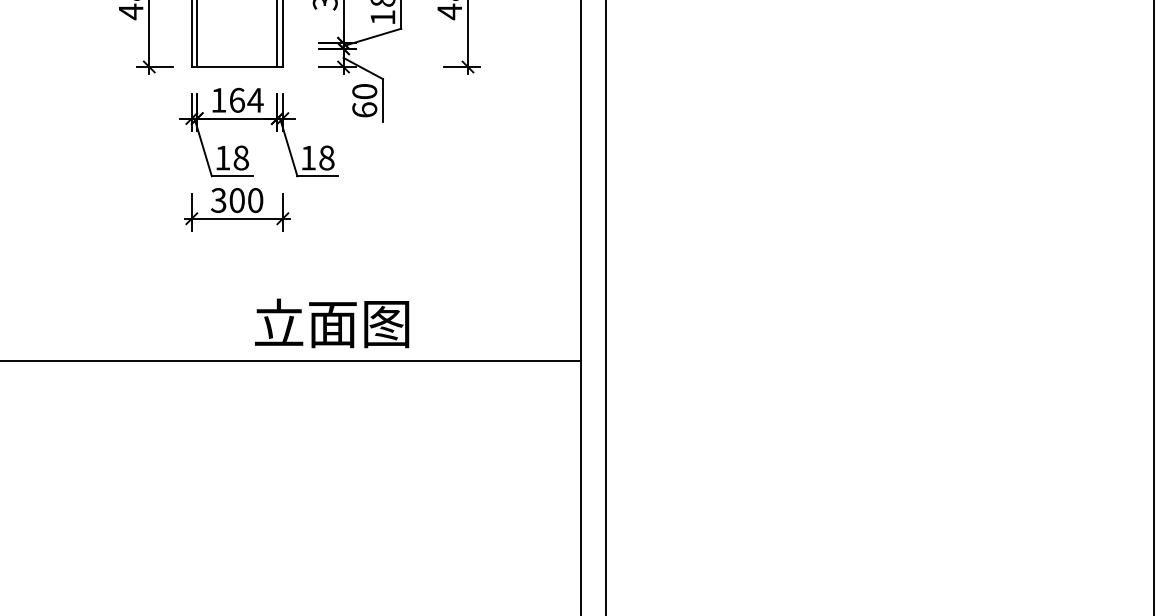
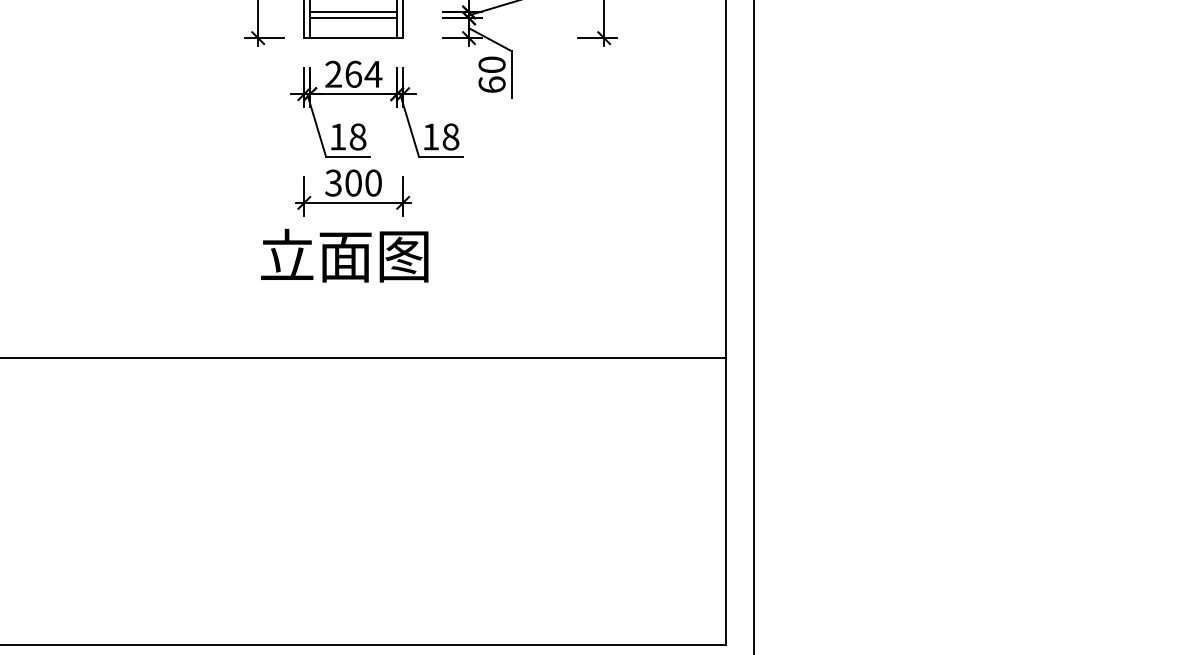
line: (237, 43) -> (353, 12), added
line: (237, 48) -> (353, 18), added
text: (218, 99) -> (333, 73), 164 -> 264
text: (332, 323) -> (345, 255), moved

